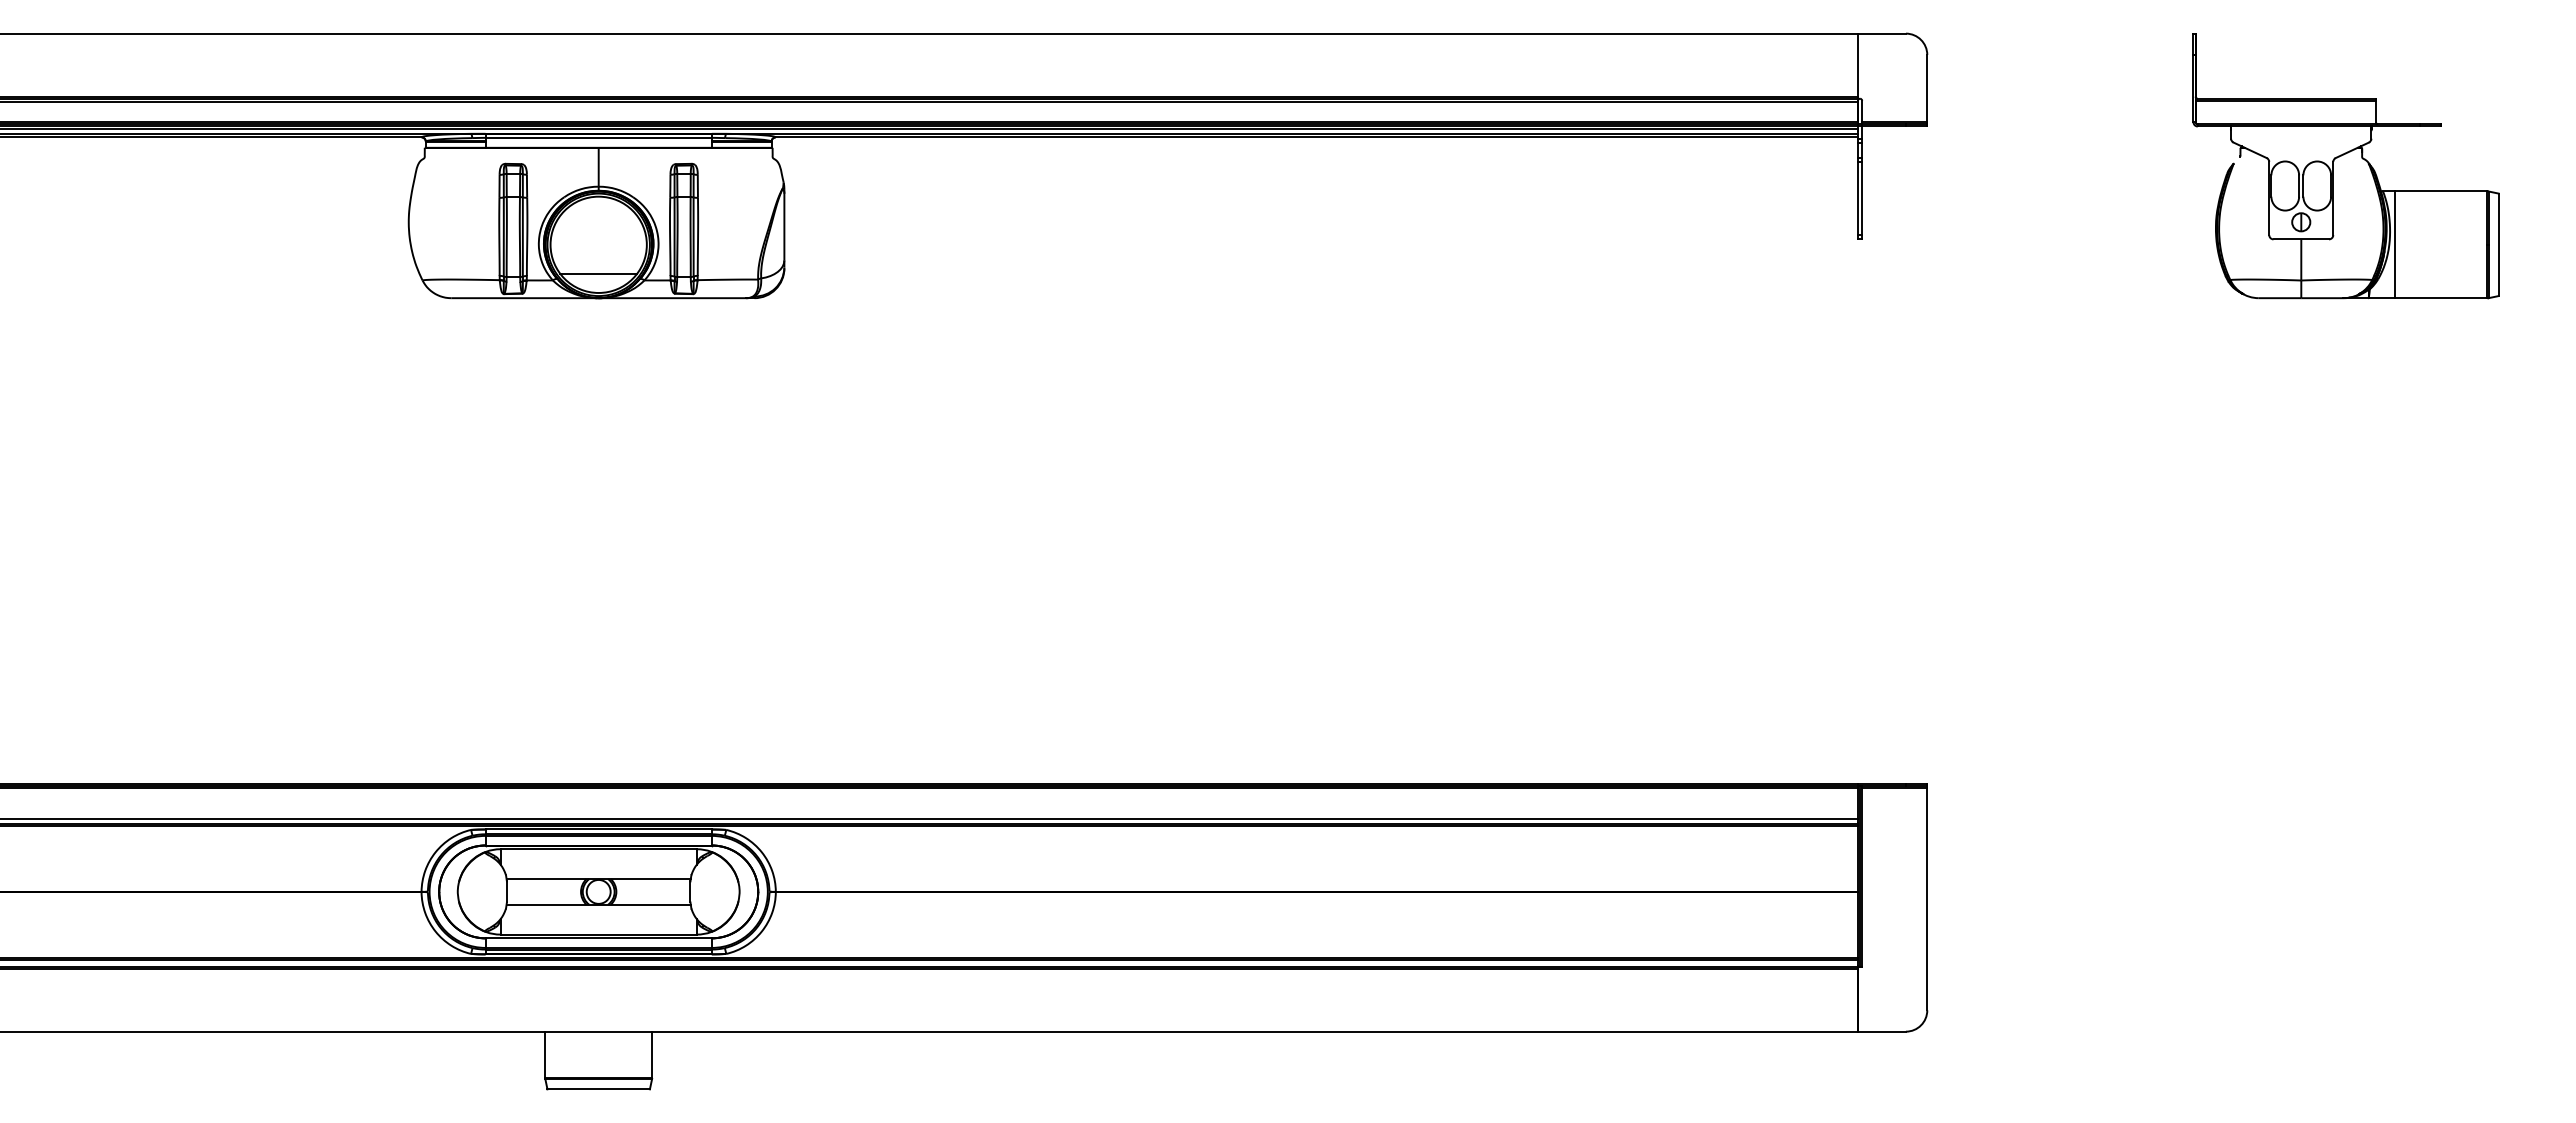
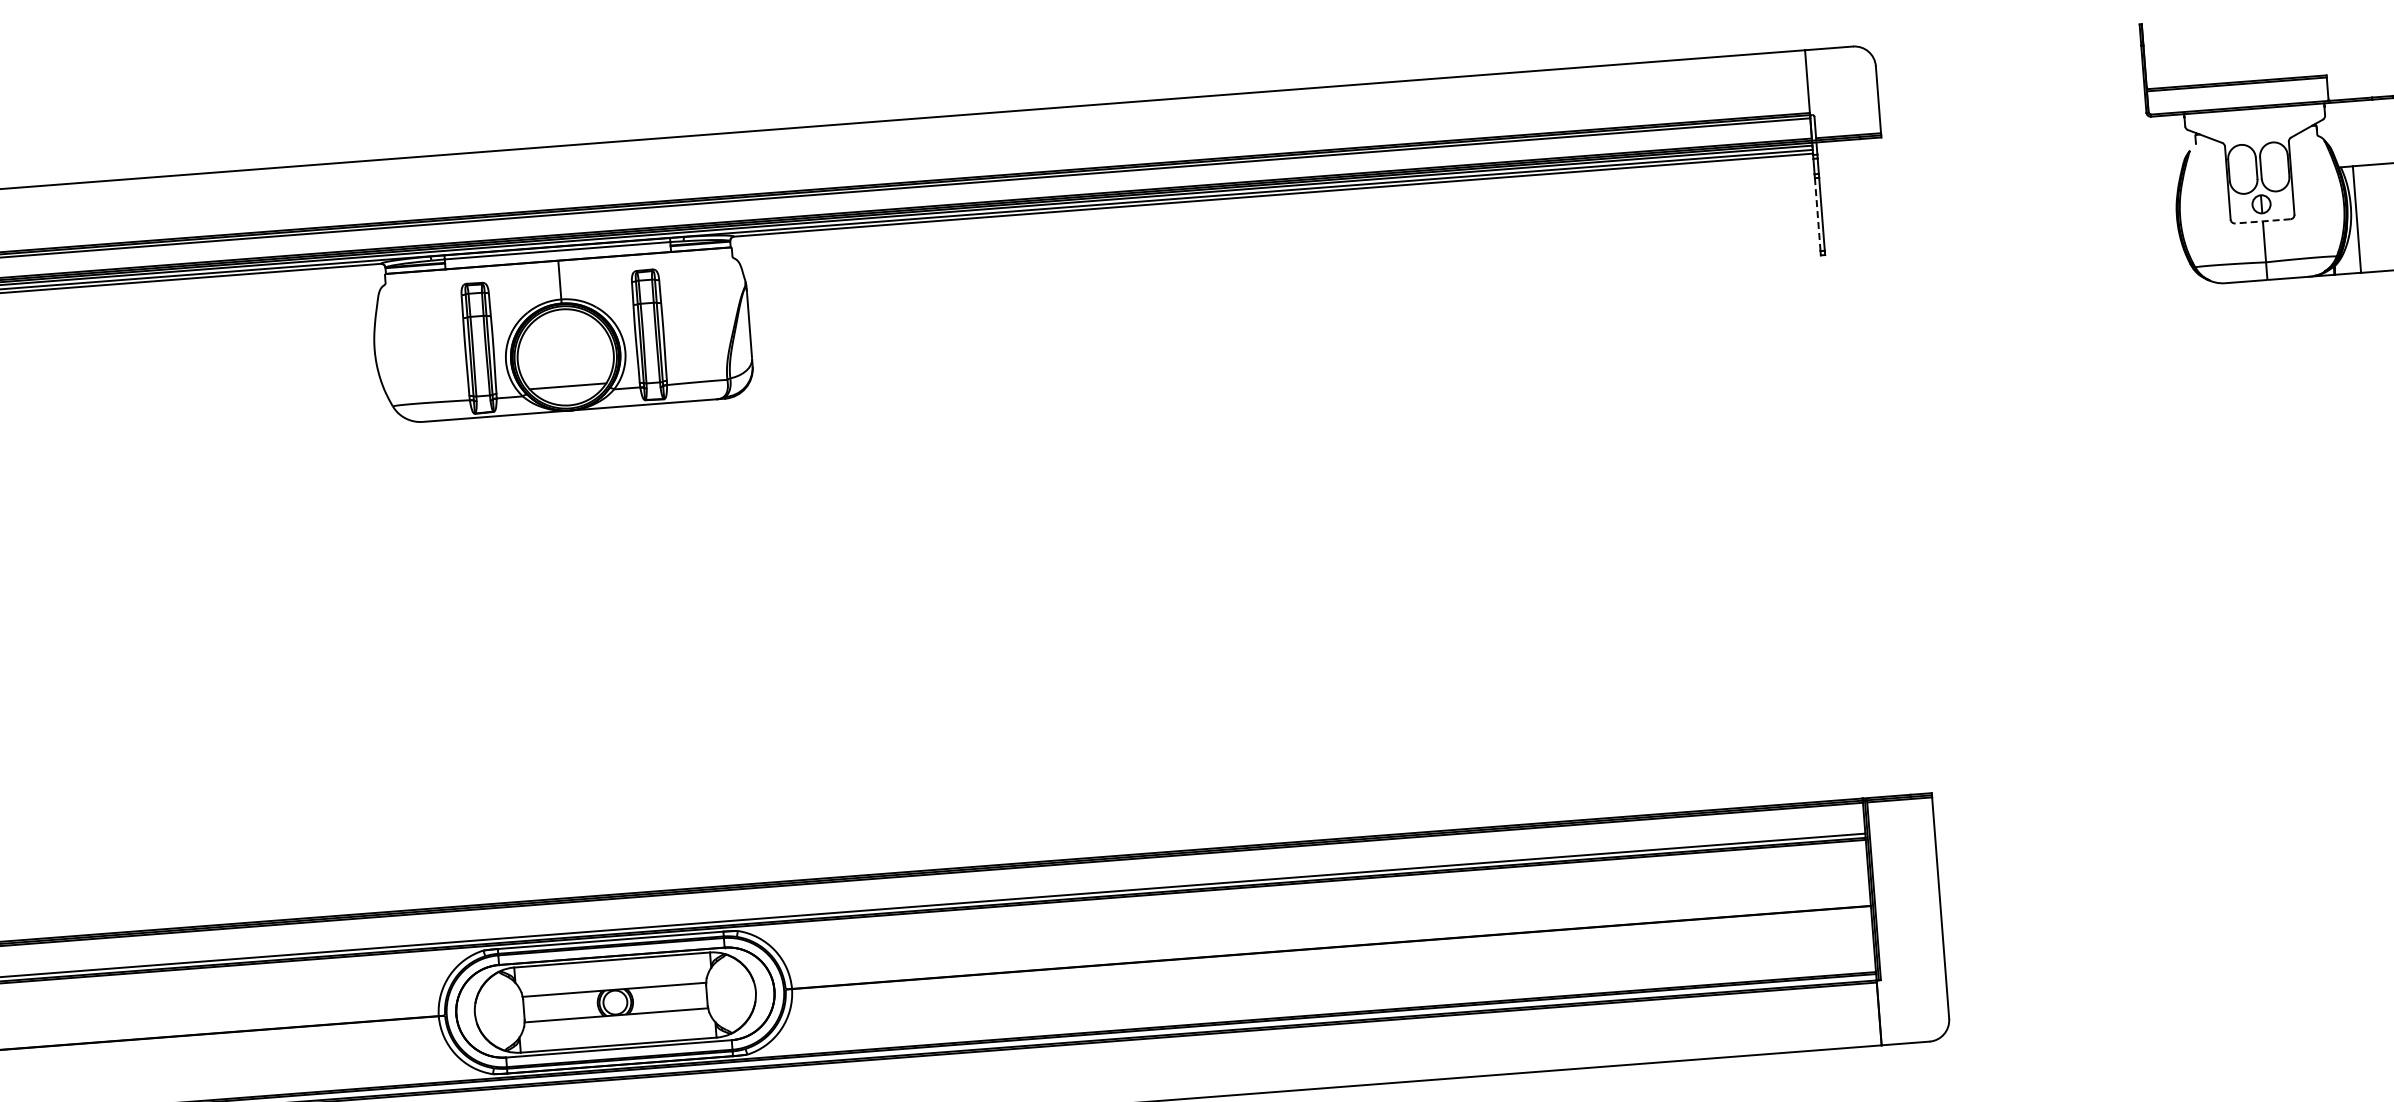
line: (1857, 198) -> (1817, 214), solid -> dashed
line: (2301, 239) -> (2263, 221), solid -> dashed

